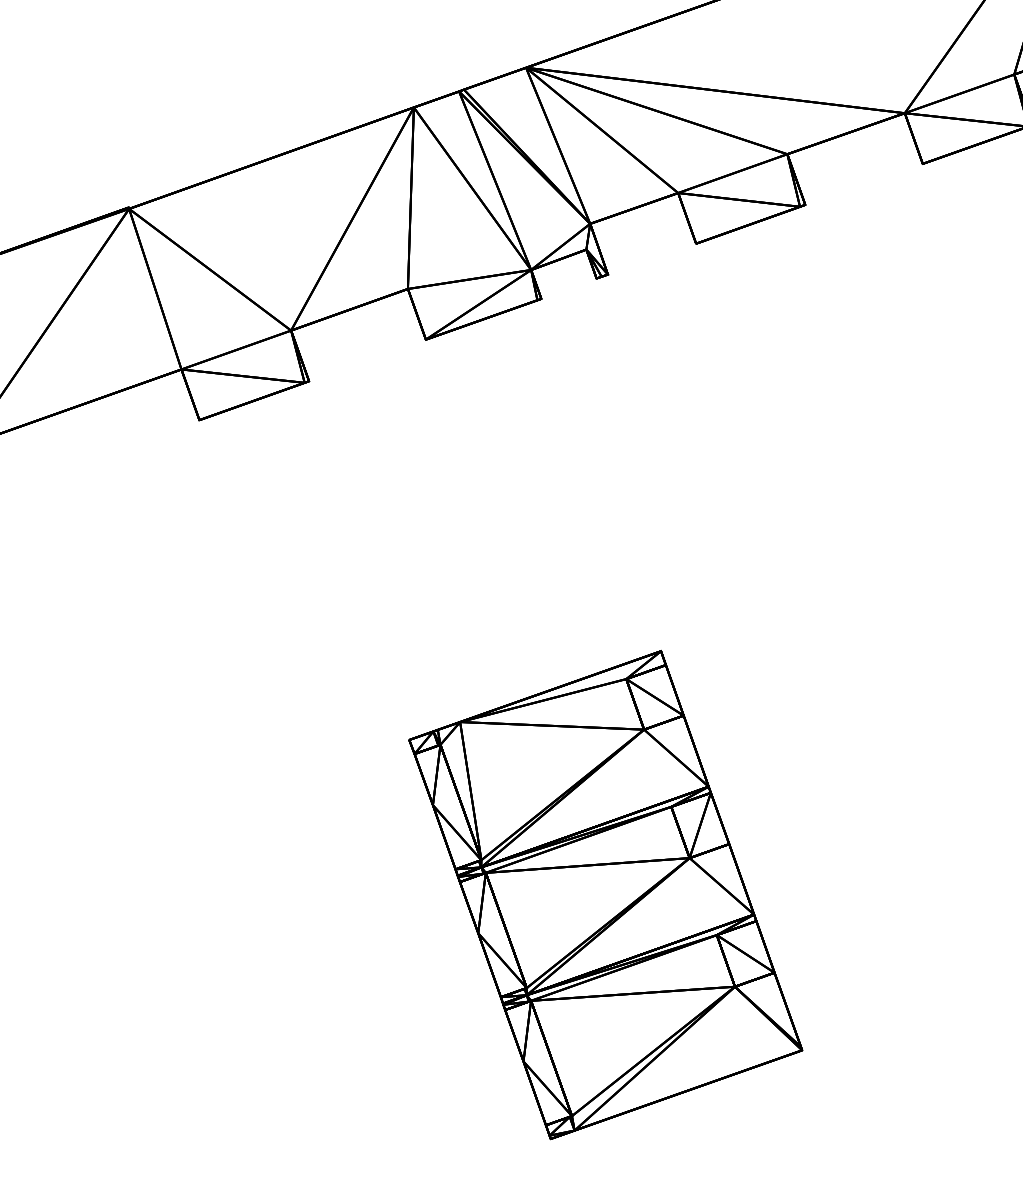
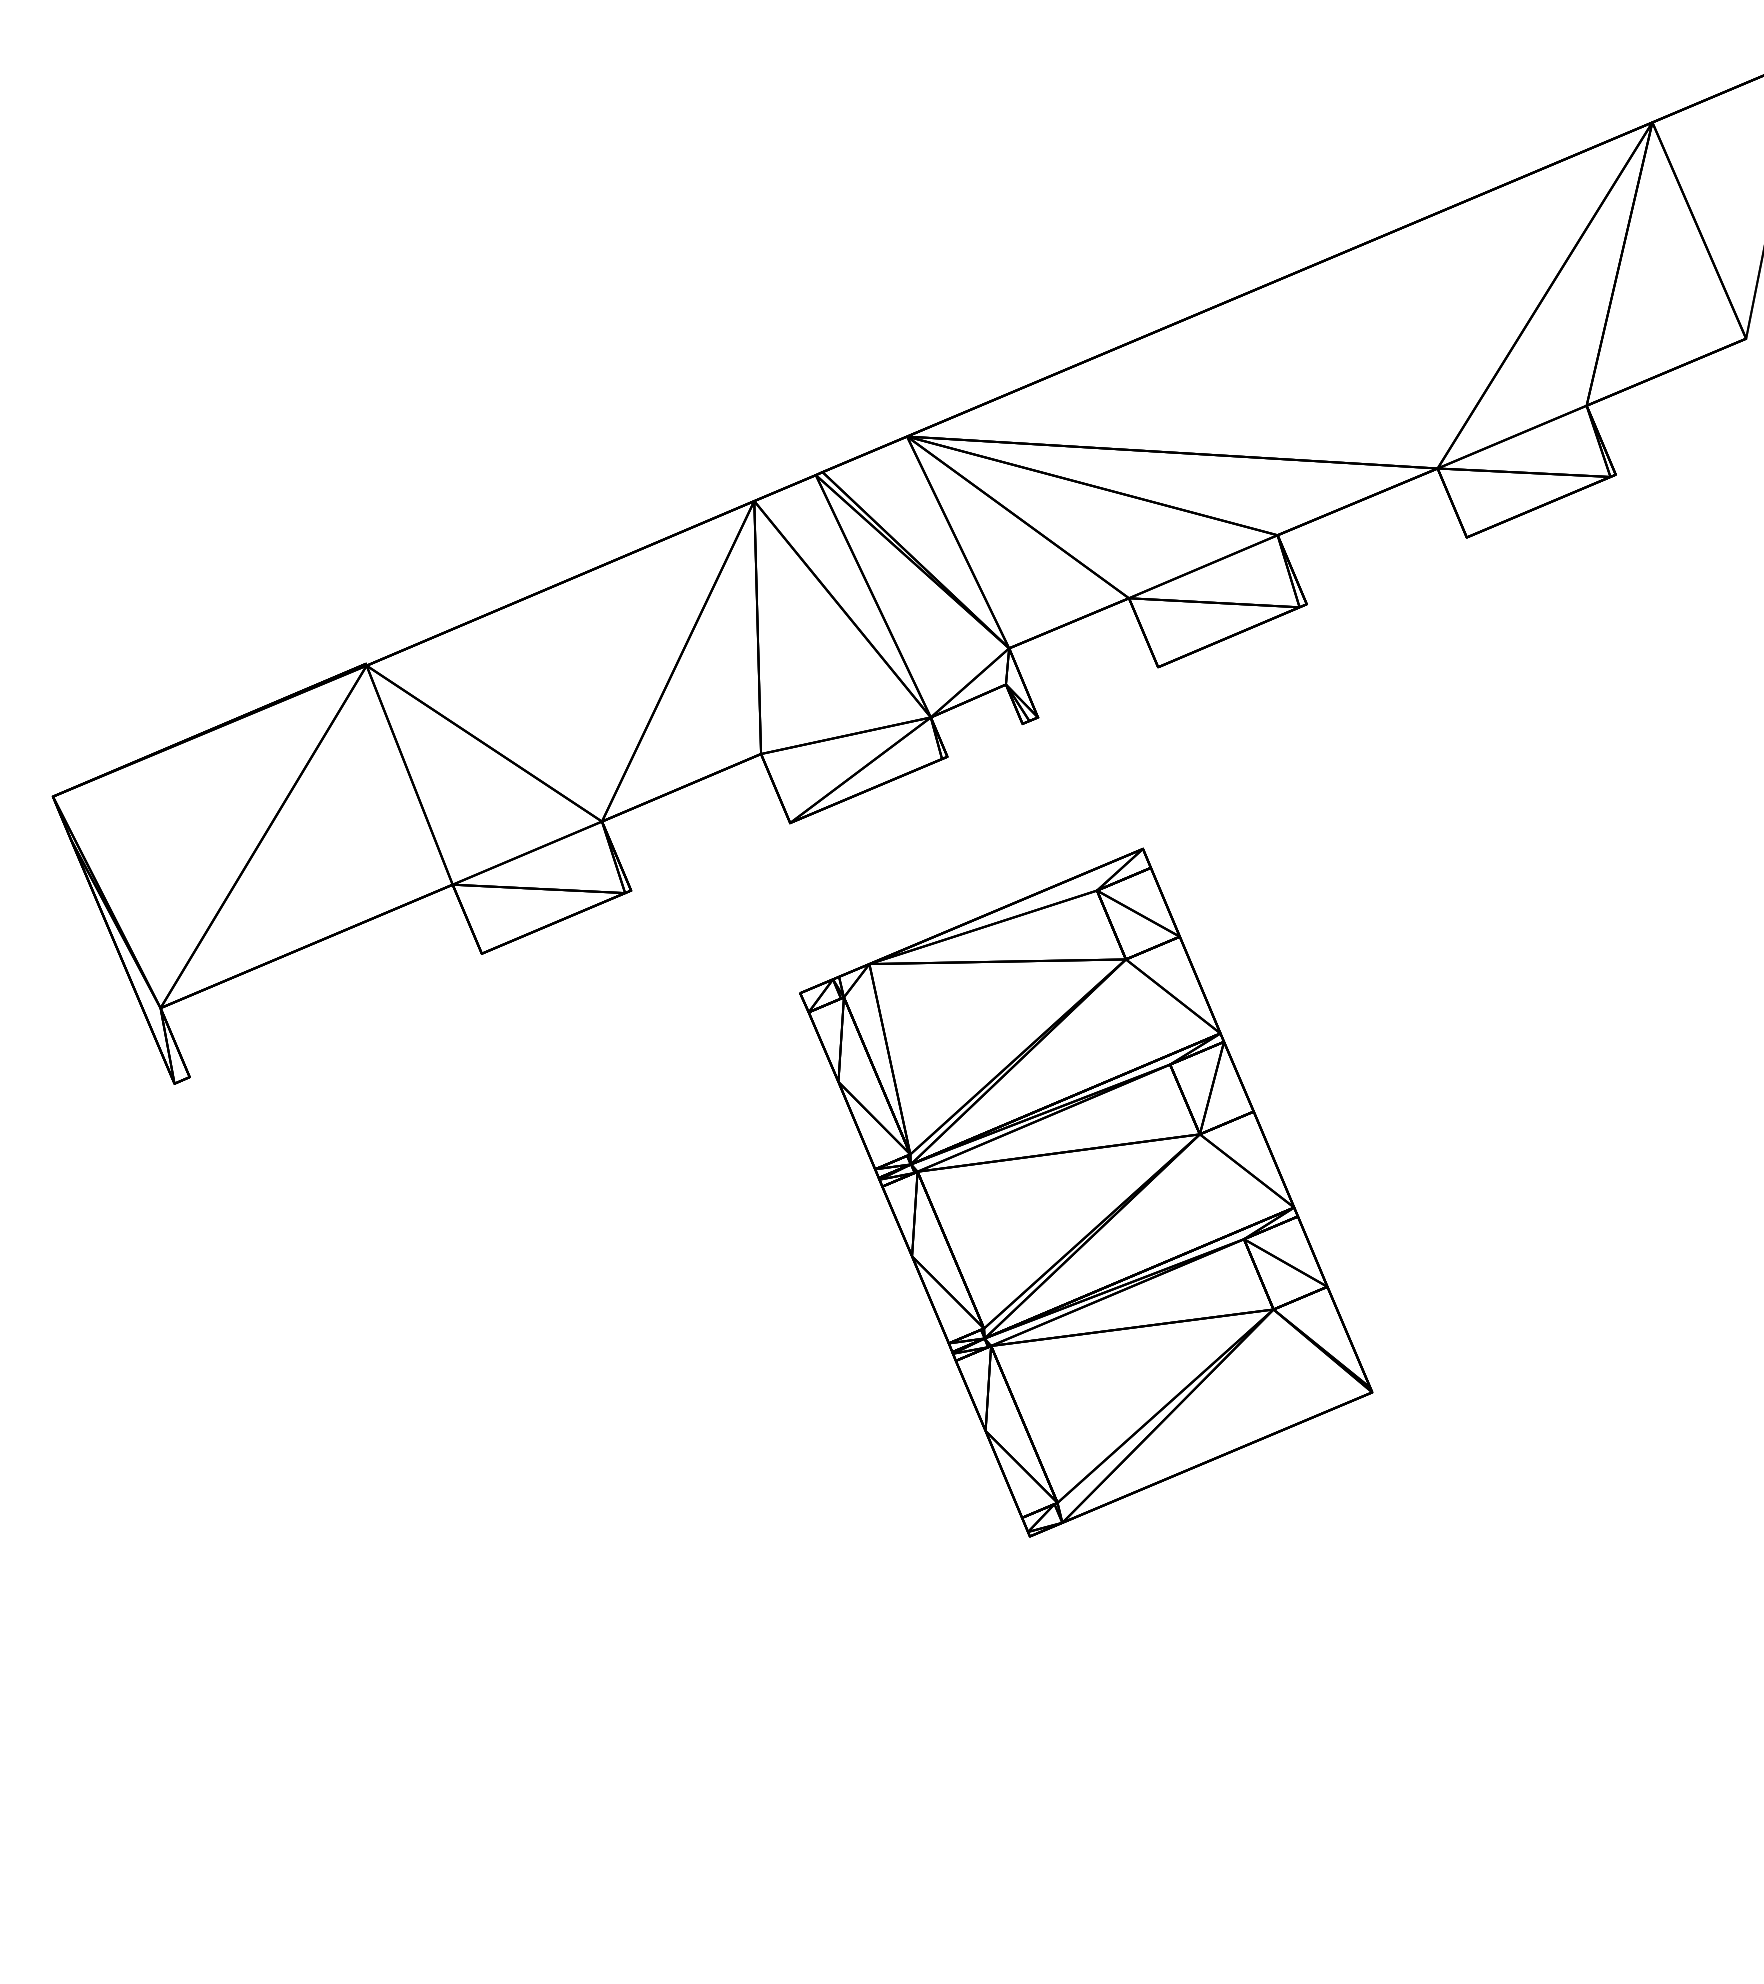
part: (605, 894) -> (1086, 1192), moved

